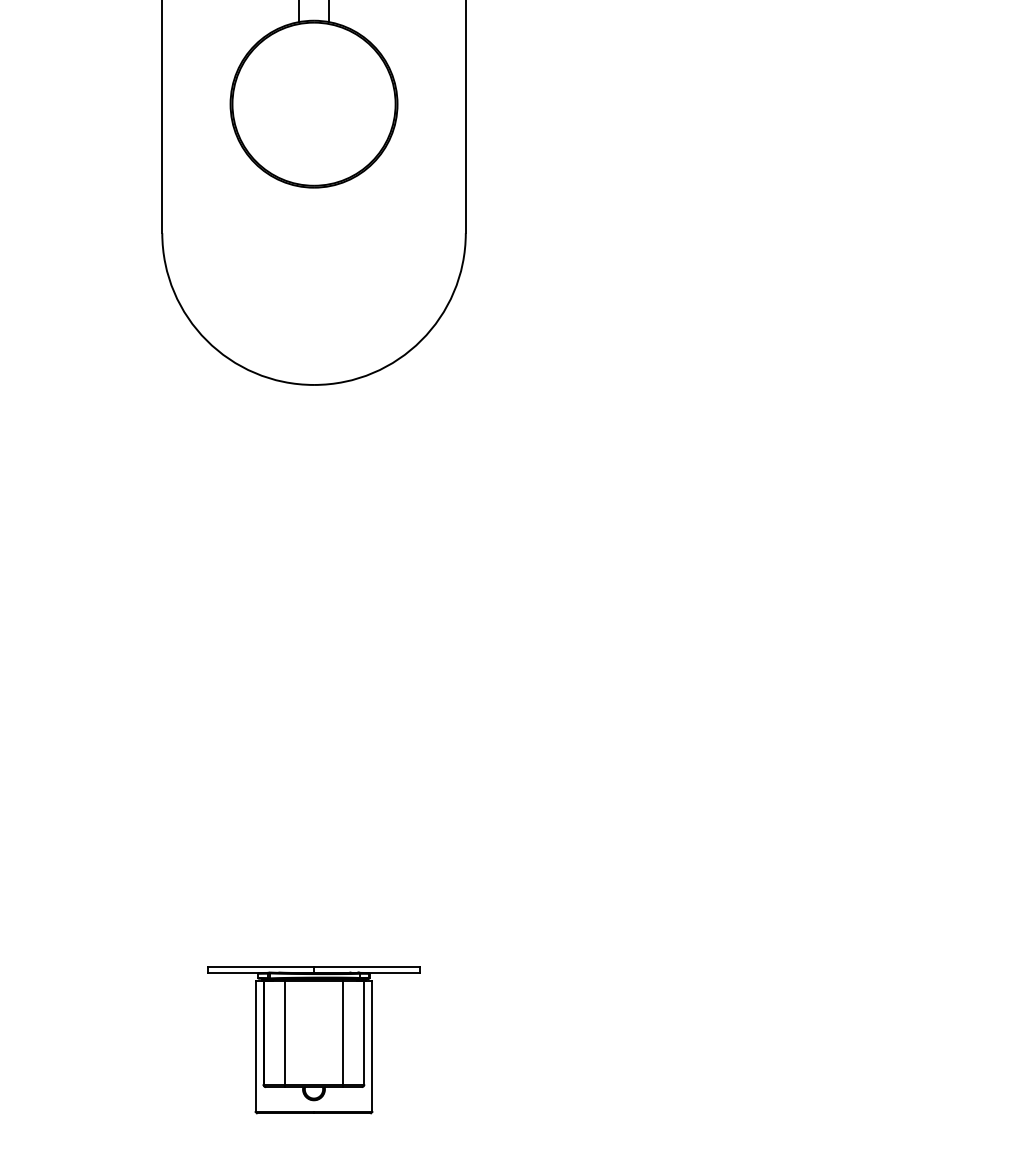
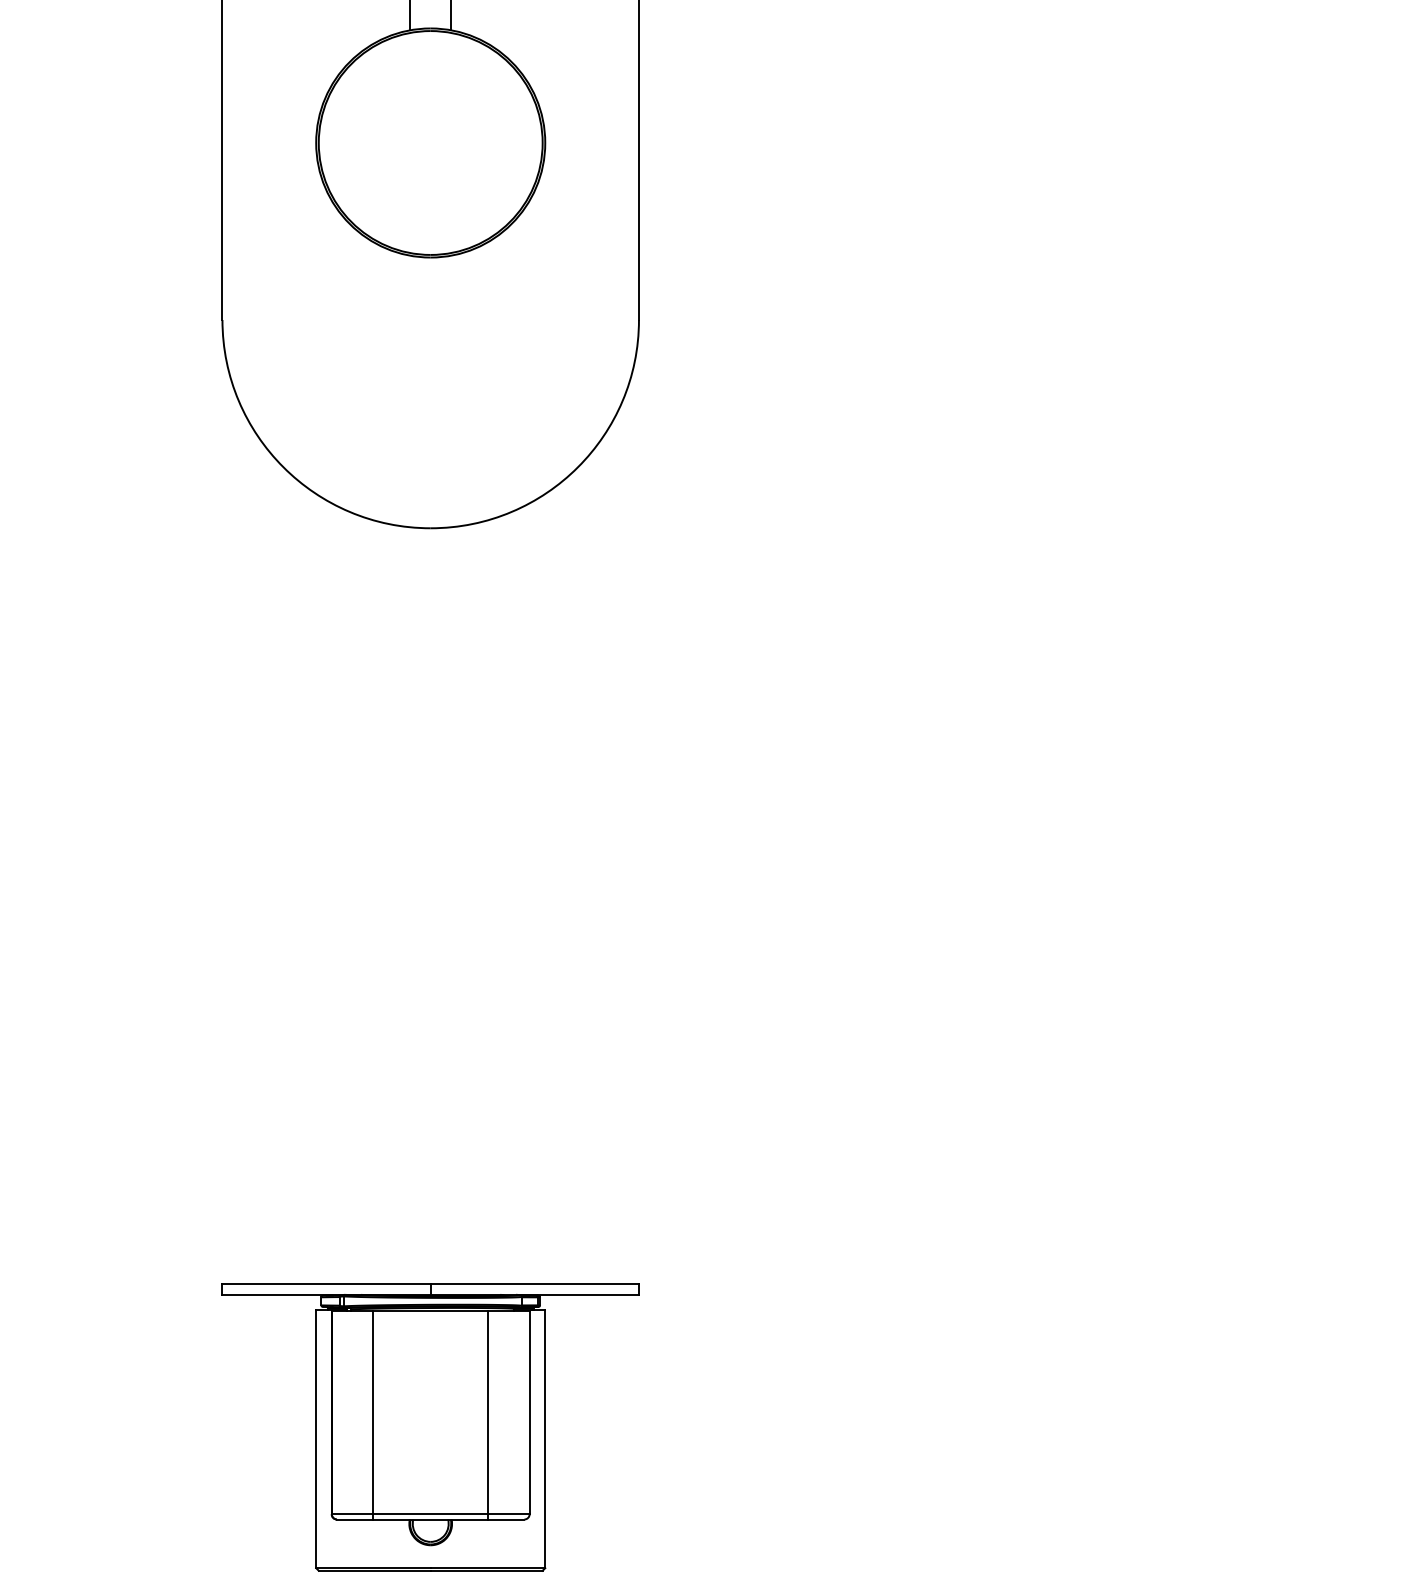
part: (313, 1040) -> (430, 1427), size x1.43

